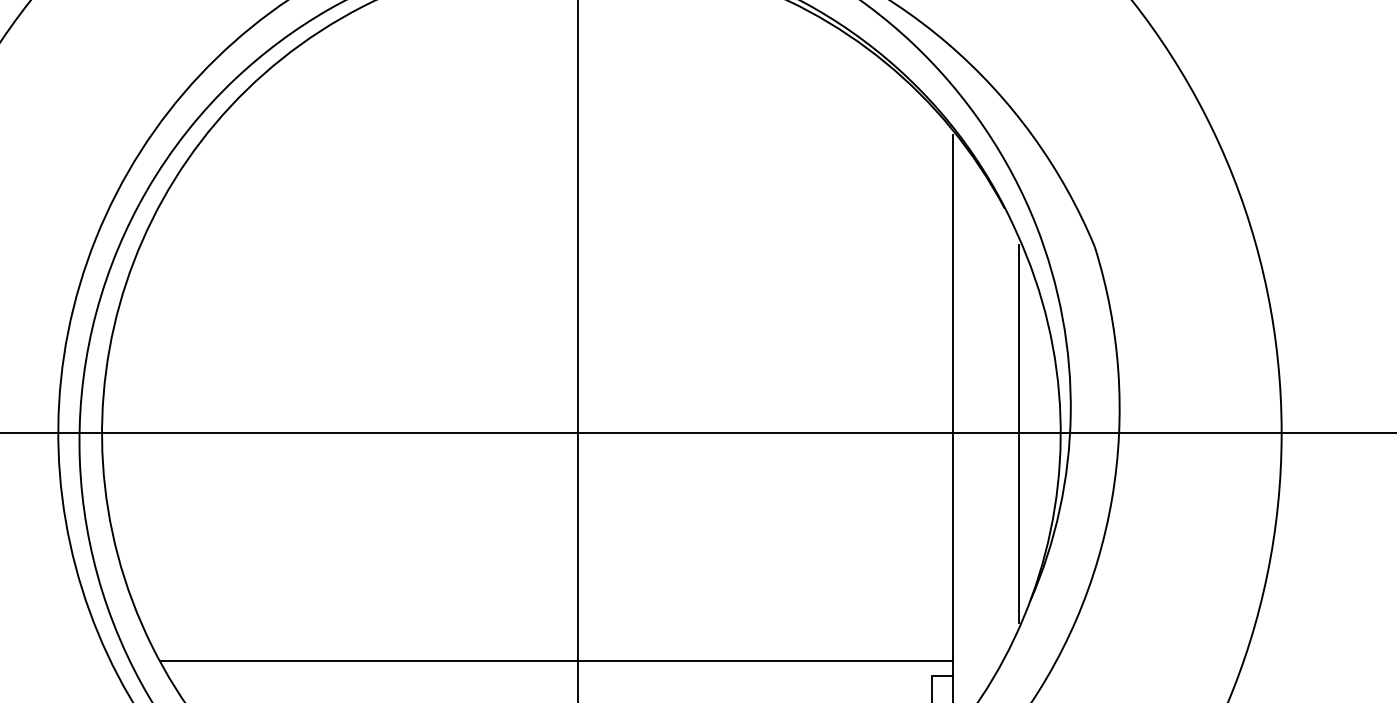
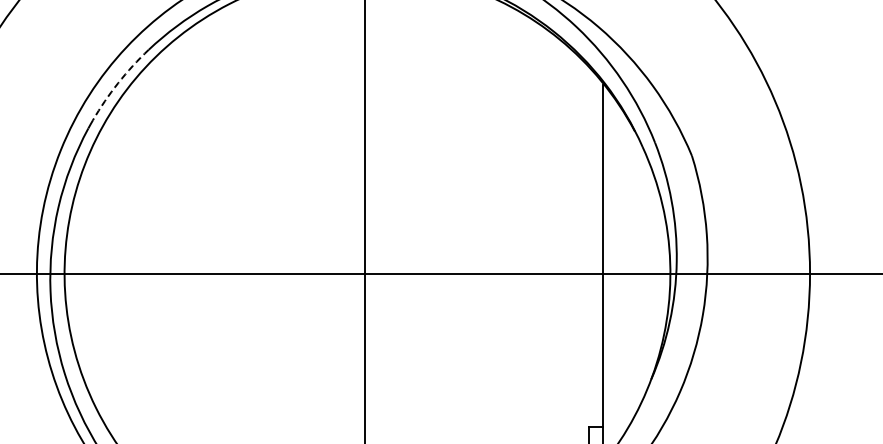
arc: (187, 132) -> (118, 83), solid -> dashed
line: (1019, 432) -> (644, 273), removed
line: (556, 660) -> (351, 417), removed

